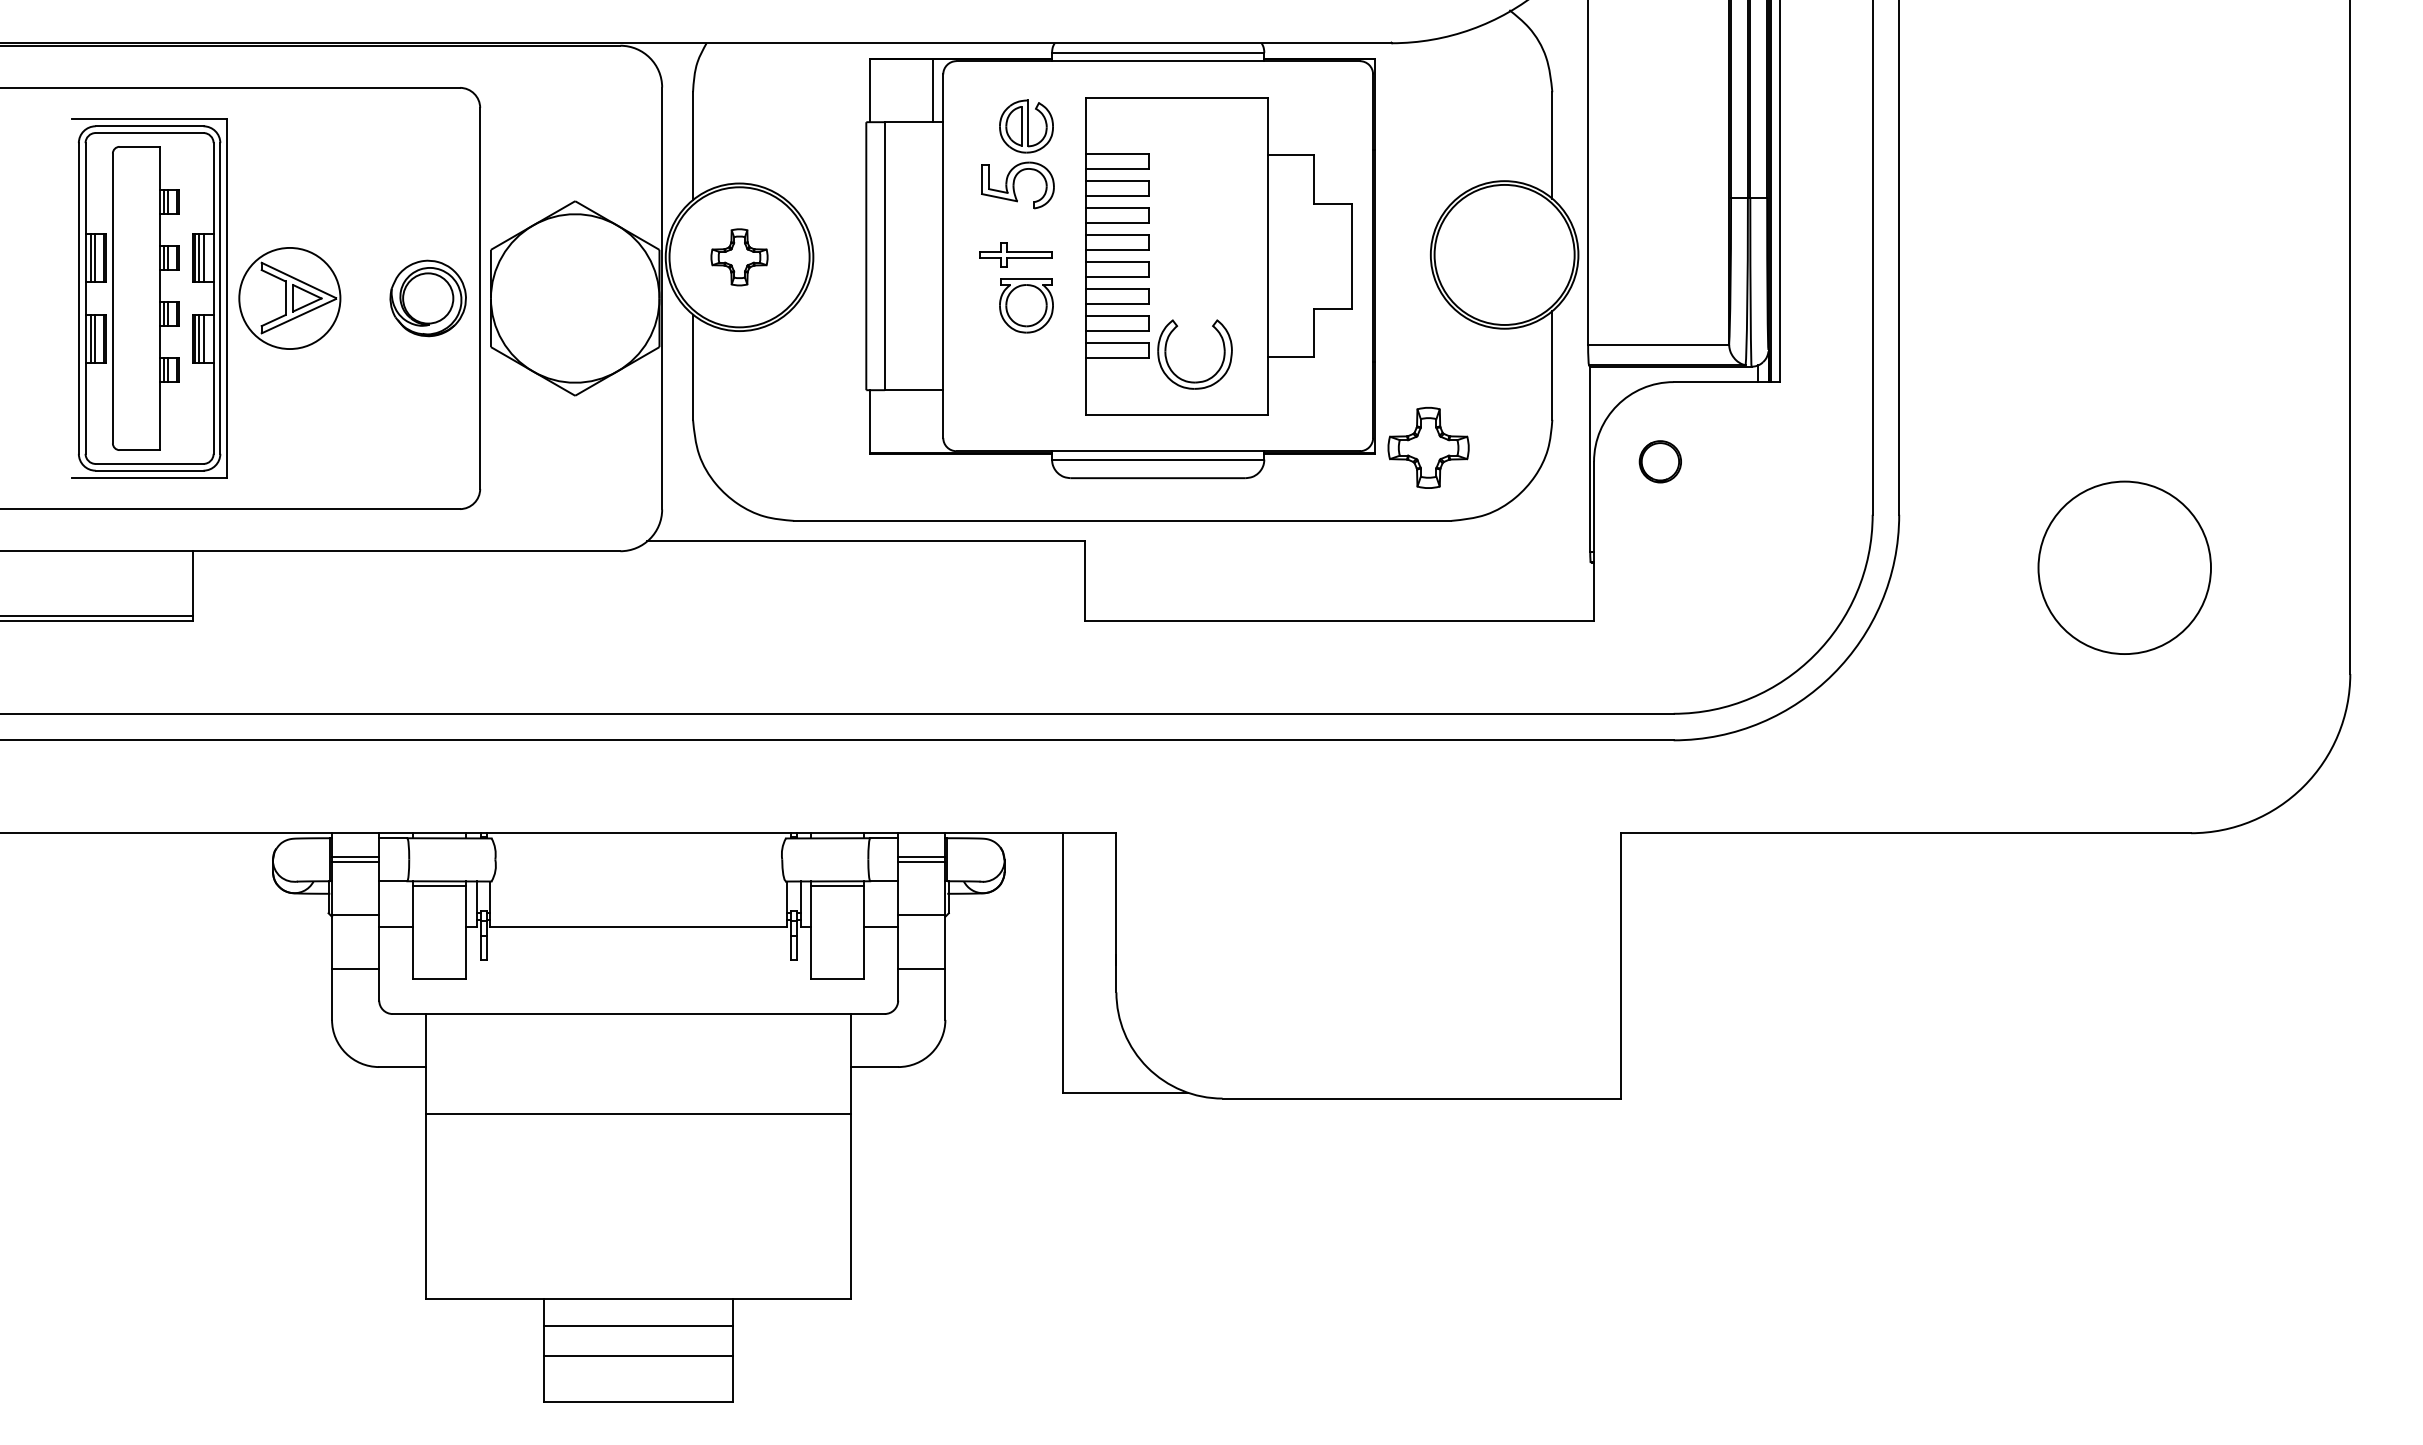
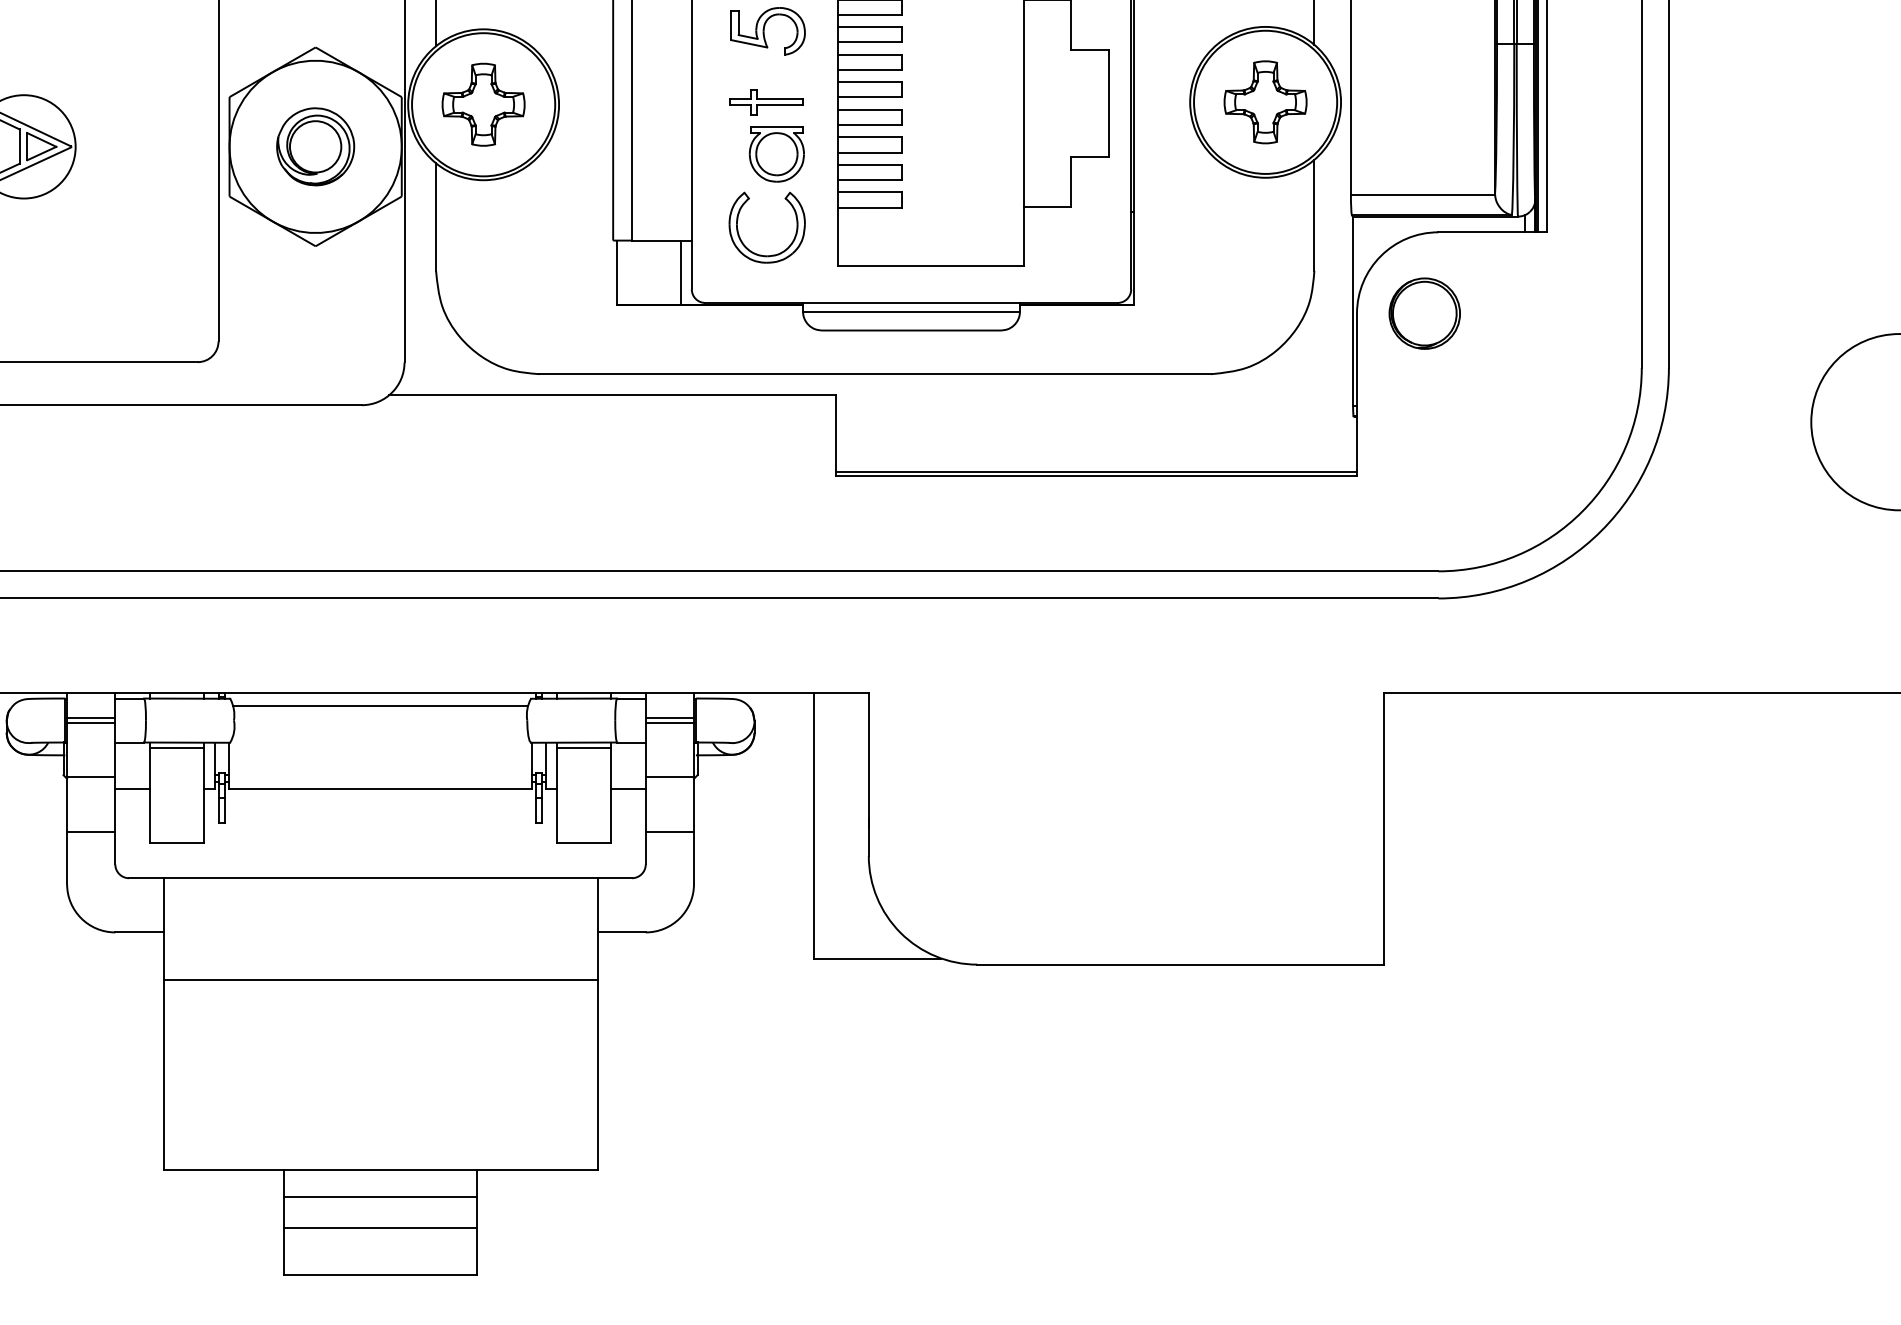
part: (739, 257) -> (483, 104), size x1.43
part: (427, 298) -> (314, 146), moved
part: (1182, 378) -> (754, 252), moved
line: (933, 421) -> (681, 272), added
part: (1428, 447) -> (1265, 101), moved
part: (1660, 461) -> (1424, 313), size x1.67
line: (1339, 616) -> (1096, 471), added
line: (638, 845) -> (380, 705), added

